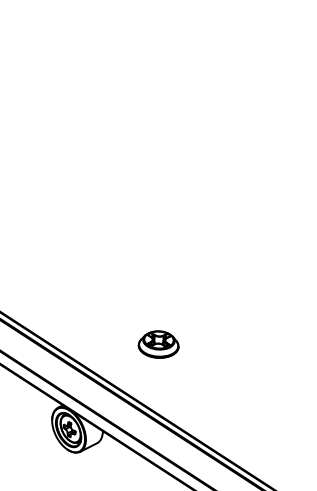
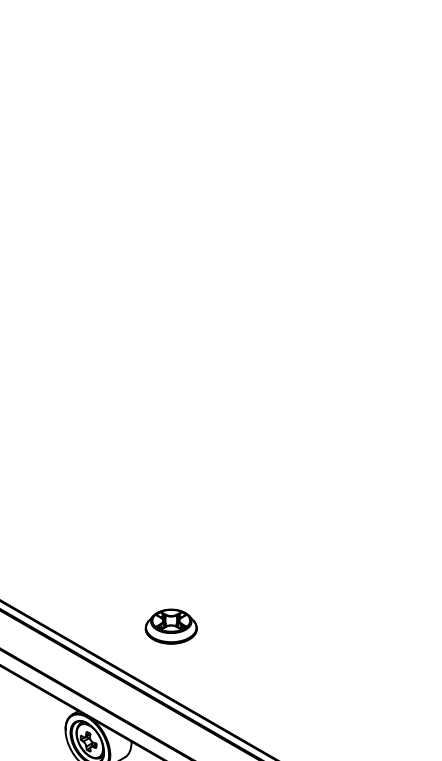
part: (158, 344) -> (170, 626), moved

